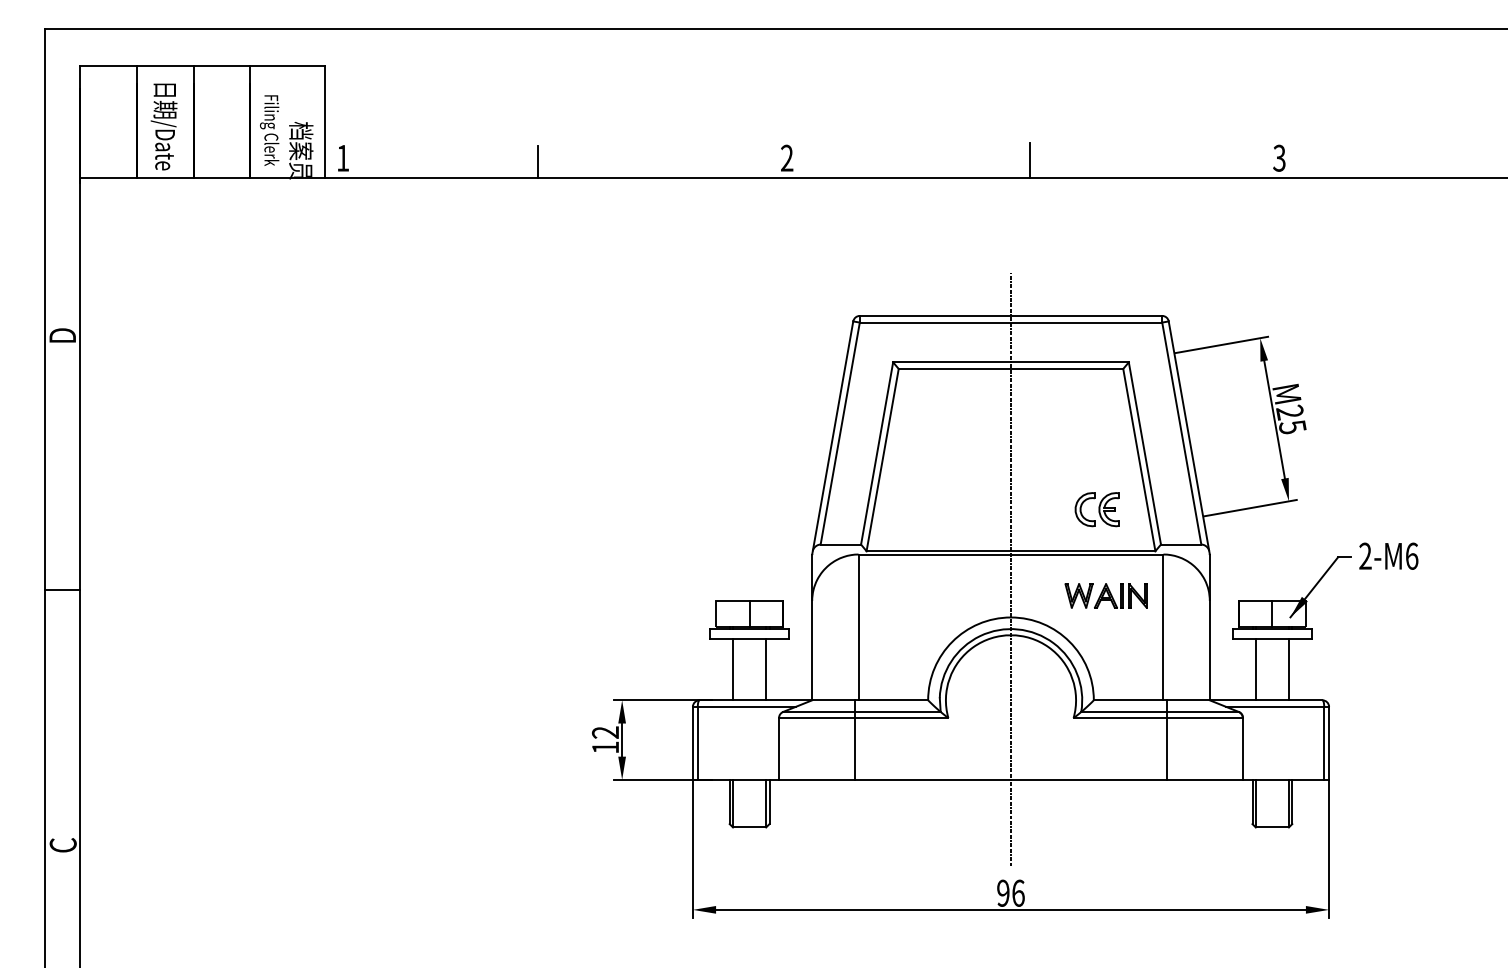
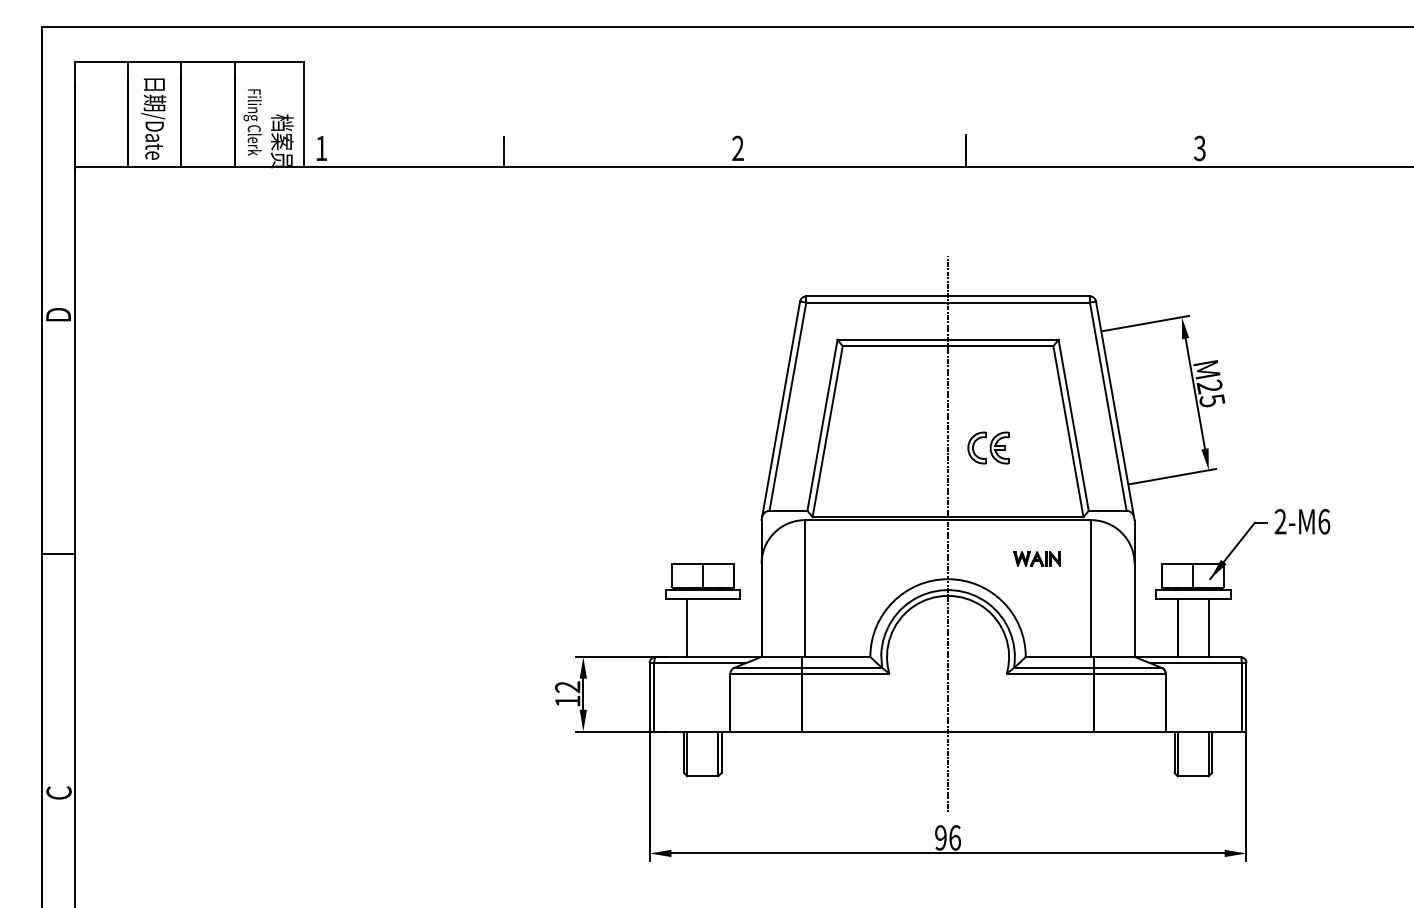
part: (1096, 509) -> (987, 447), moved
part: (1105, 595) -> (1036, 558), size x0.6
line: (766, 669) -> (718, 627), removed

